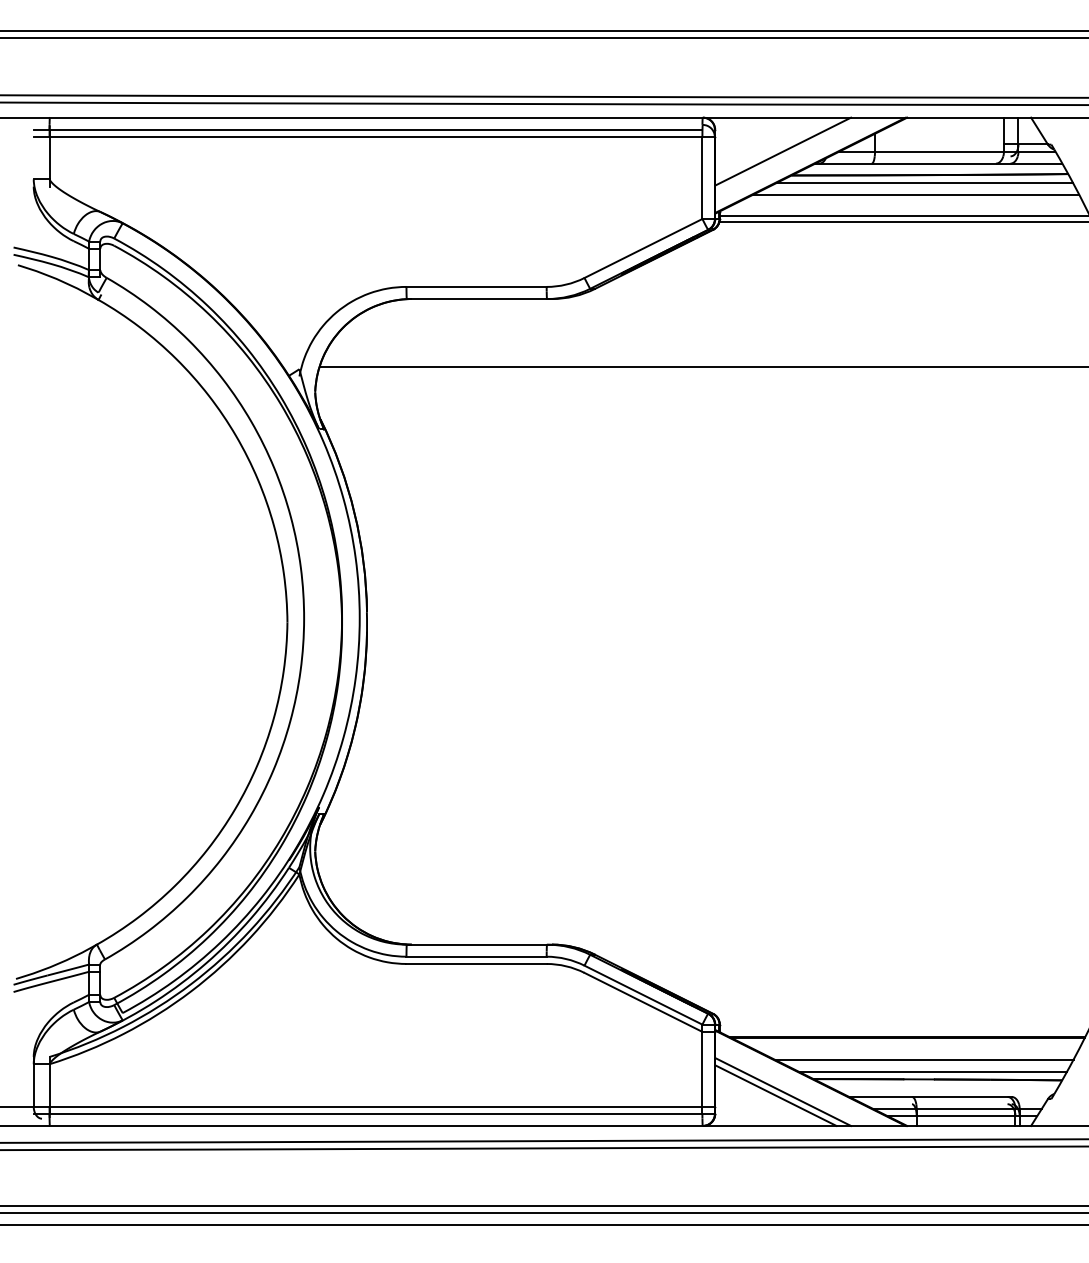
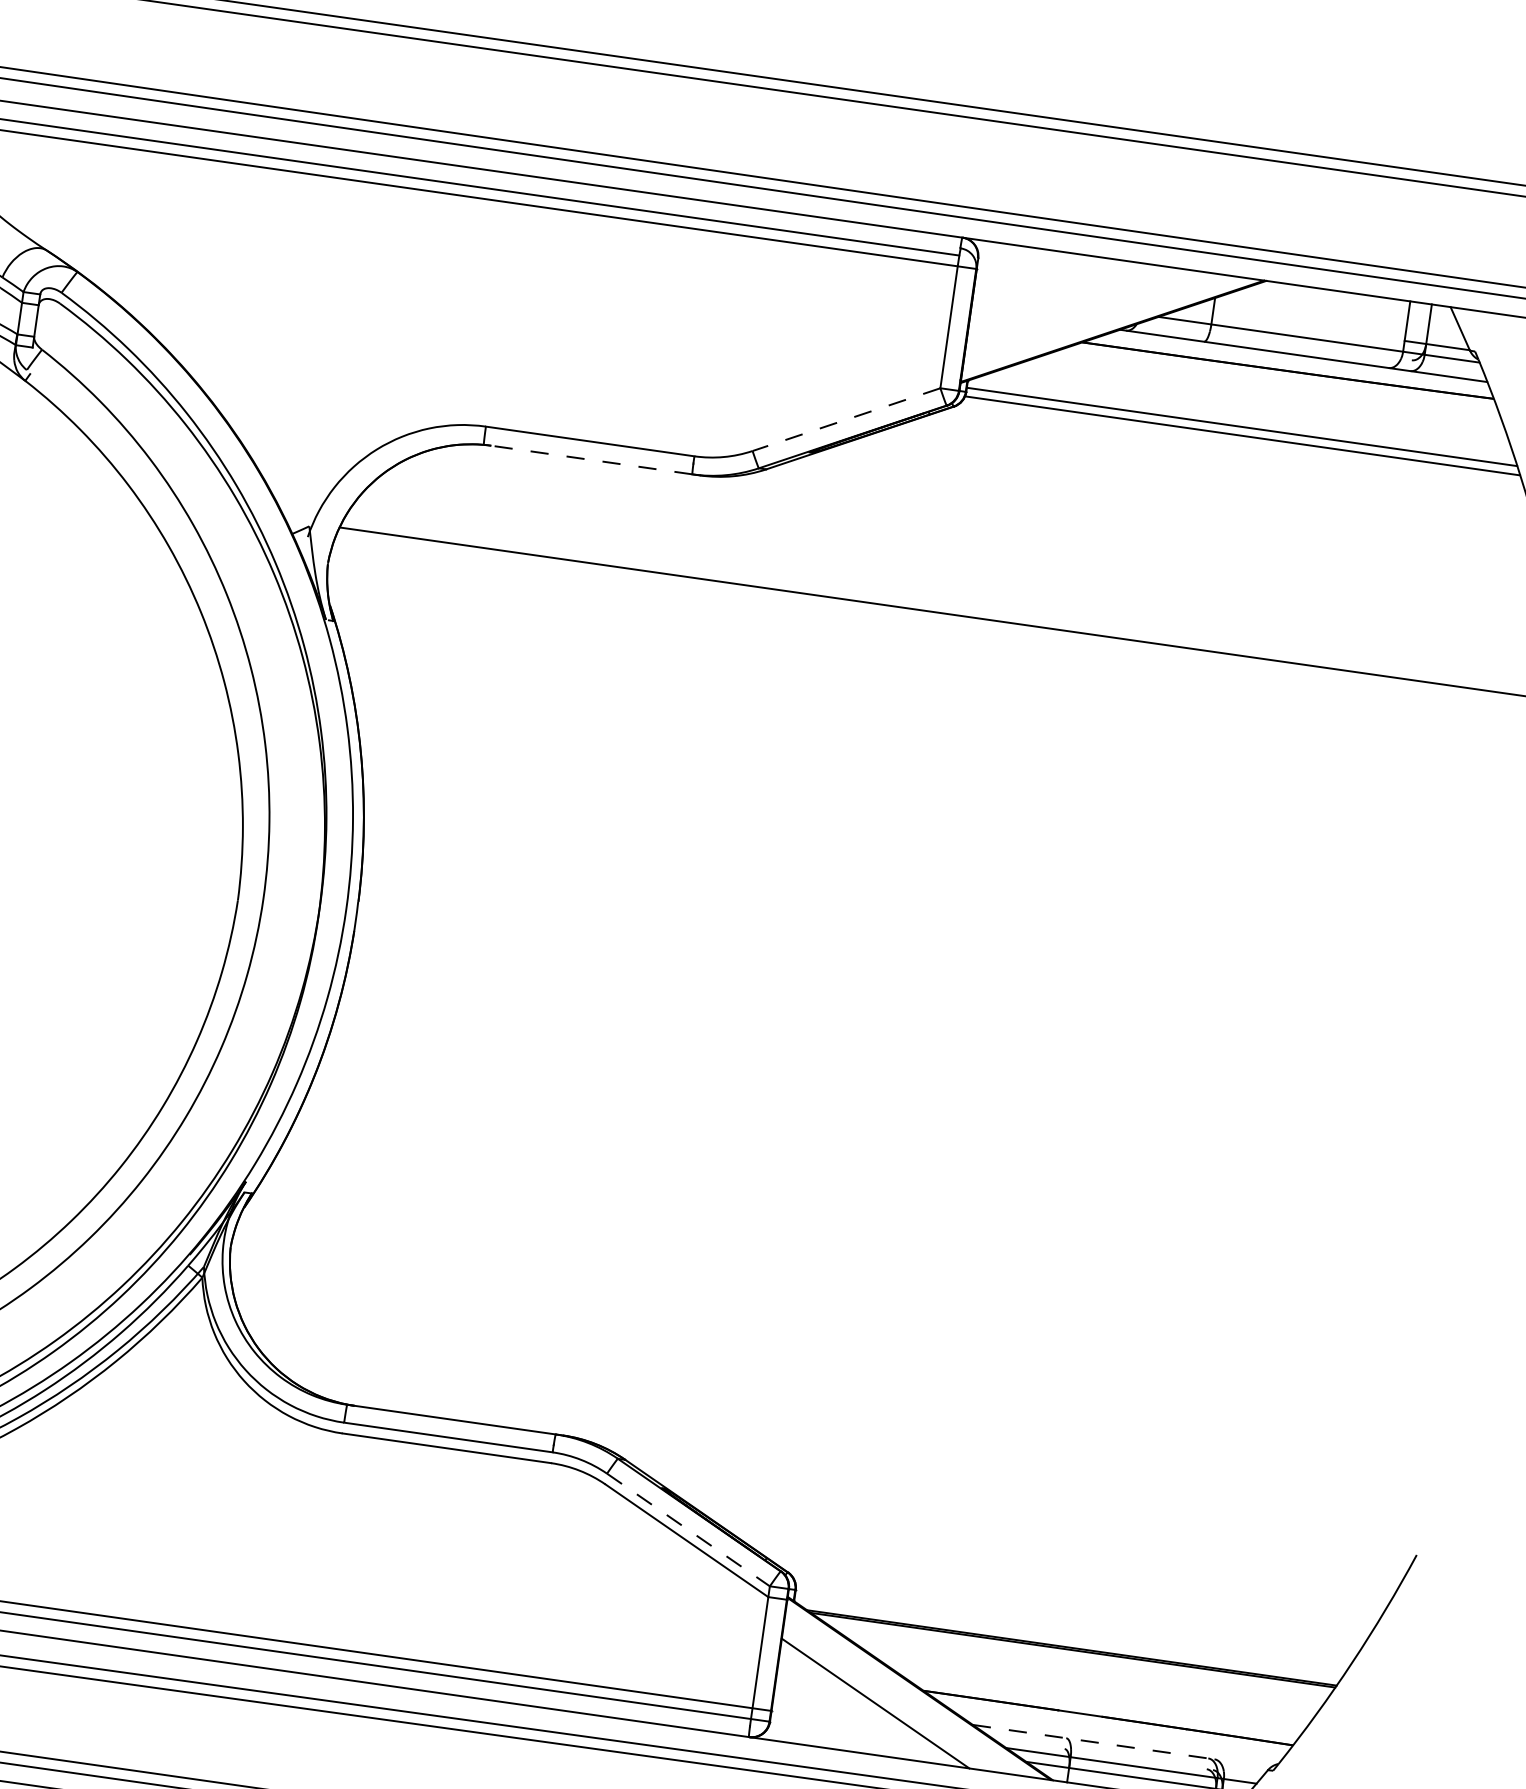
line: (783, 151) -> (1075, 305), removed
line: (924, 182) -> (1278, 380), removed
line: (915, 194) -> (1262, 396), removed
line: (643, 248) -> (846, 419), solid -> dashed
line: (476, 299) -> (587, 460), solid -> dashed
line: (643, 995) -> (688, 1530), solid -> dashed
line: (923, 1059) -> (1091, 1684), removed
line: (932, 1071) -> (1102, 1704), removed
line: (775, 1095) -> (863, 1707), removed
line: (930, 1096) -> (1093, 1741), solid -> dashed

